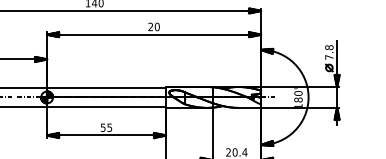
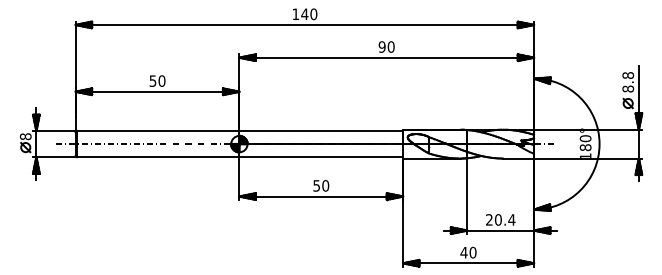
text: (150, 26) -> (381, 46), 20 -> 90
text: (329, 57) -> (628, 88), 7.8 -> 8.8
text: (109, 127) -> (325, 185), 55 -> 50

